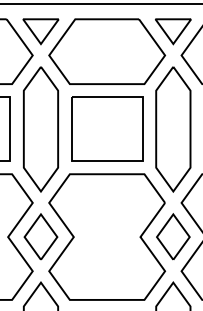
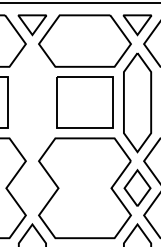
part: (41, 129) -> (32, 102), removed
part: (41, 236) -> (32, 187), removed

